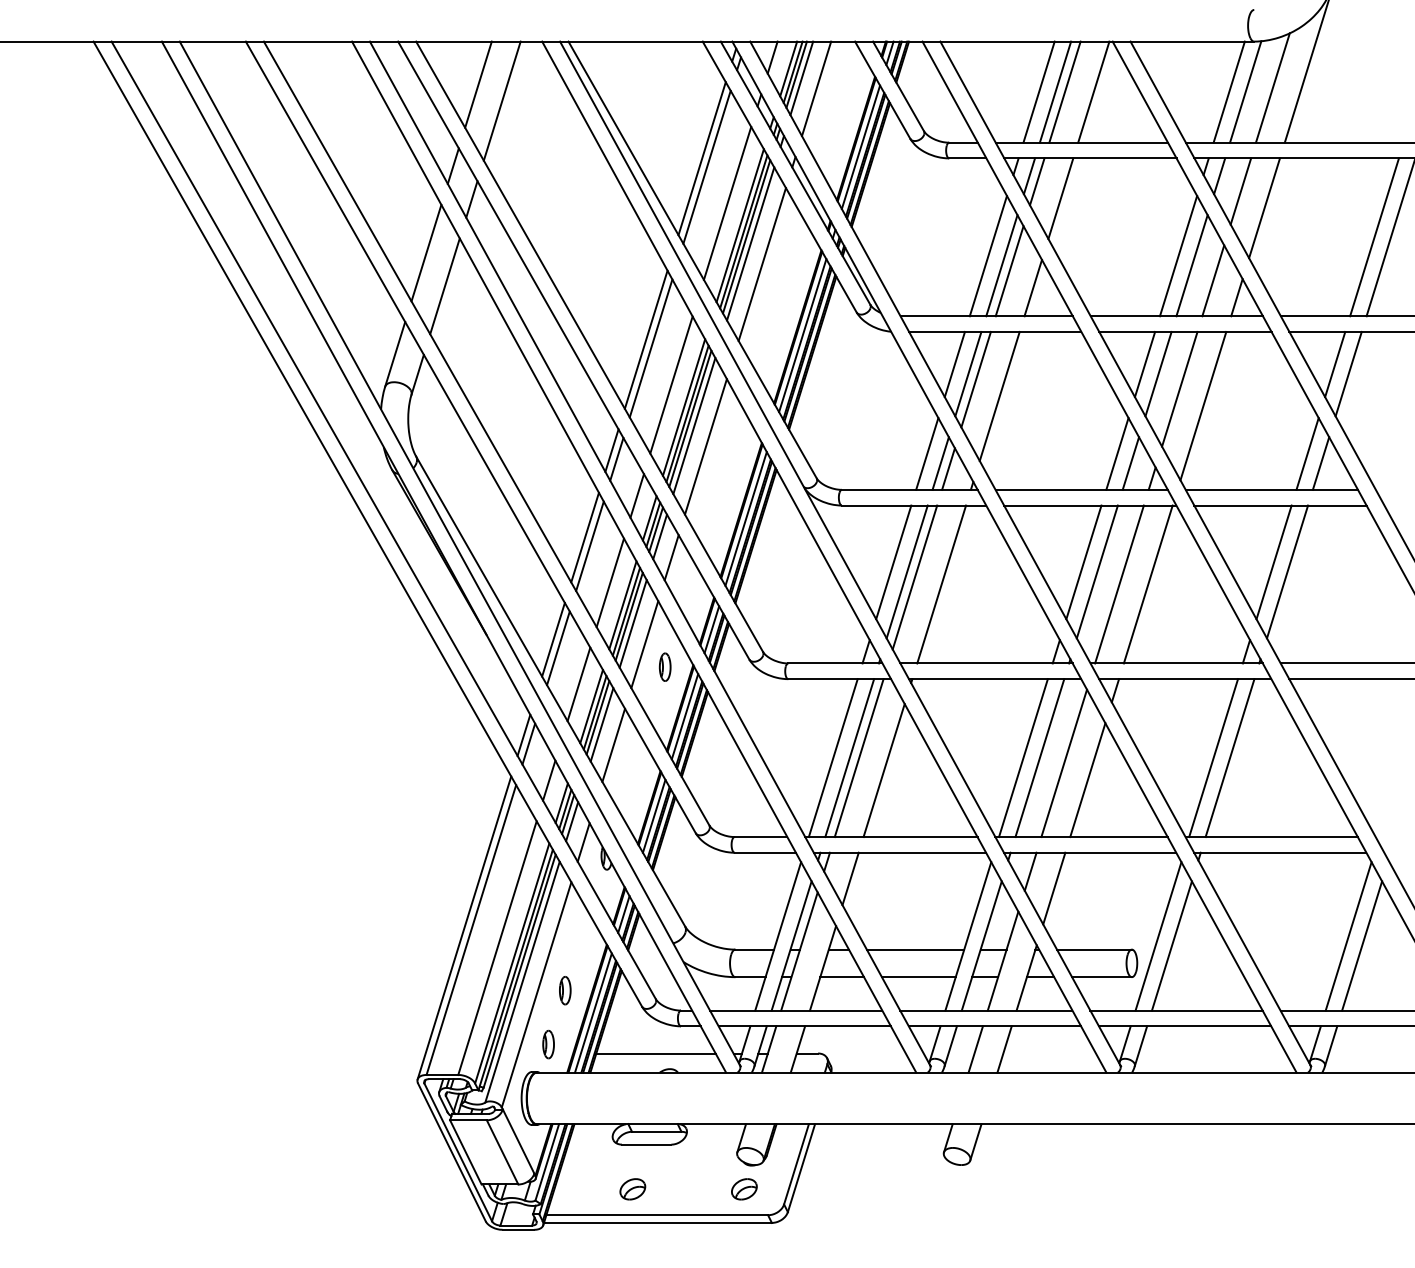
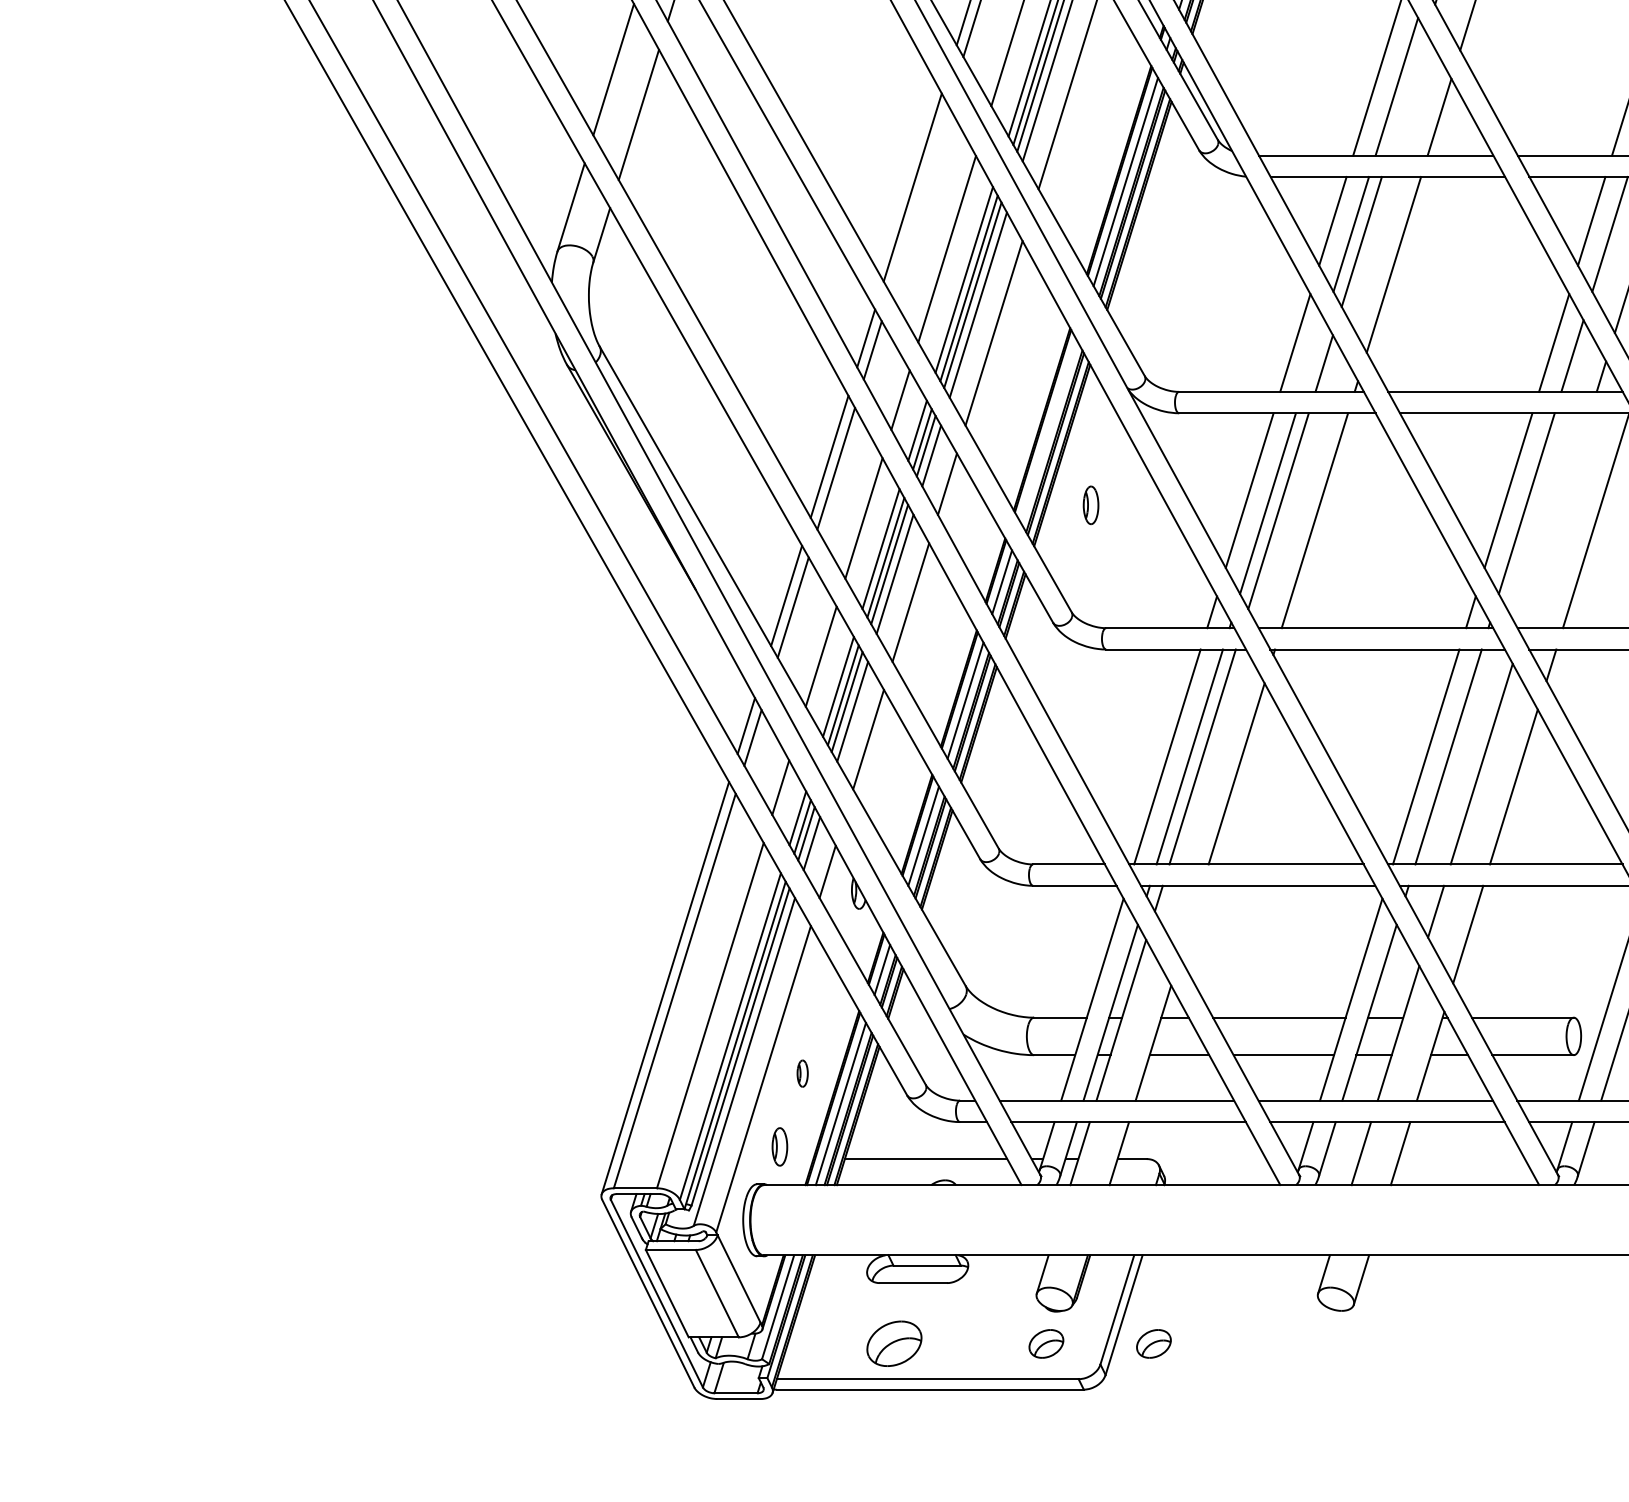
line: (1009, 271) -> (1407, 94), removed
line: (650, 348) -> (918, 199), removed
line: (940, 463) -> (1313, 356), removed
line: (745, 518) -> (1047, 430), removed
line: (1119, 584) -> (1556, 520), removed
part: (664, 666) -> (1090, 504), moved
line: (850, 878) -> (1190, 920), removed
part: (565, 990) -> (802, 1073), size x0.7
part: (632, 1189) -> (894, 1344), size x1.6
part: (823, 1189) -> (1154, 1344), added

